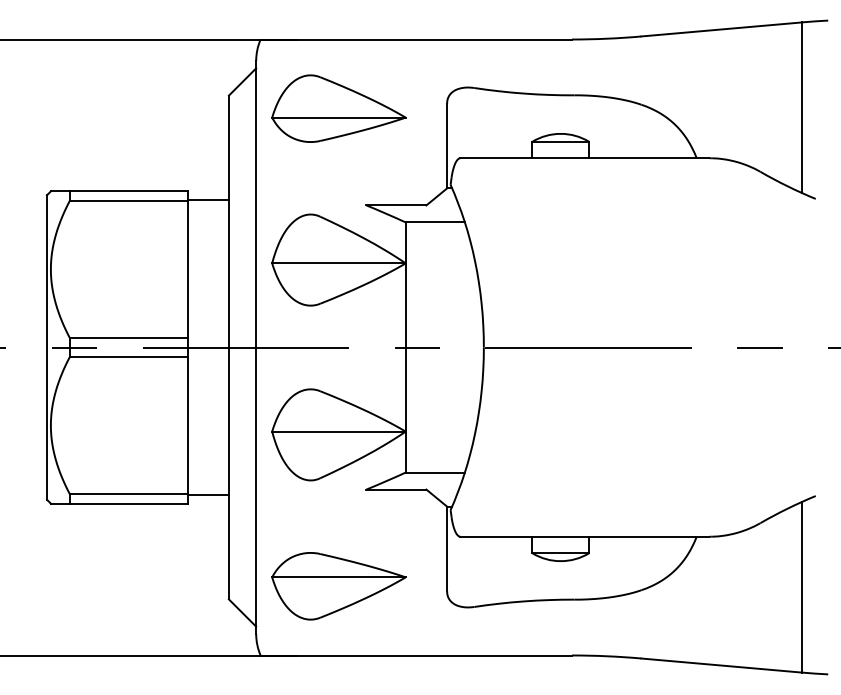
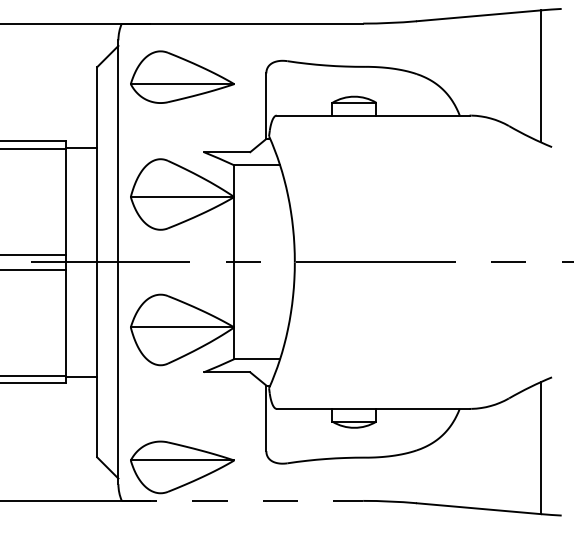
part: (338, 586) -> (182, 467), moved
line: (416, 655) -> (242, 500), solid -> dashed

